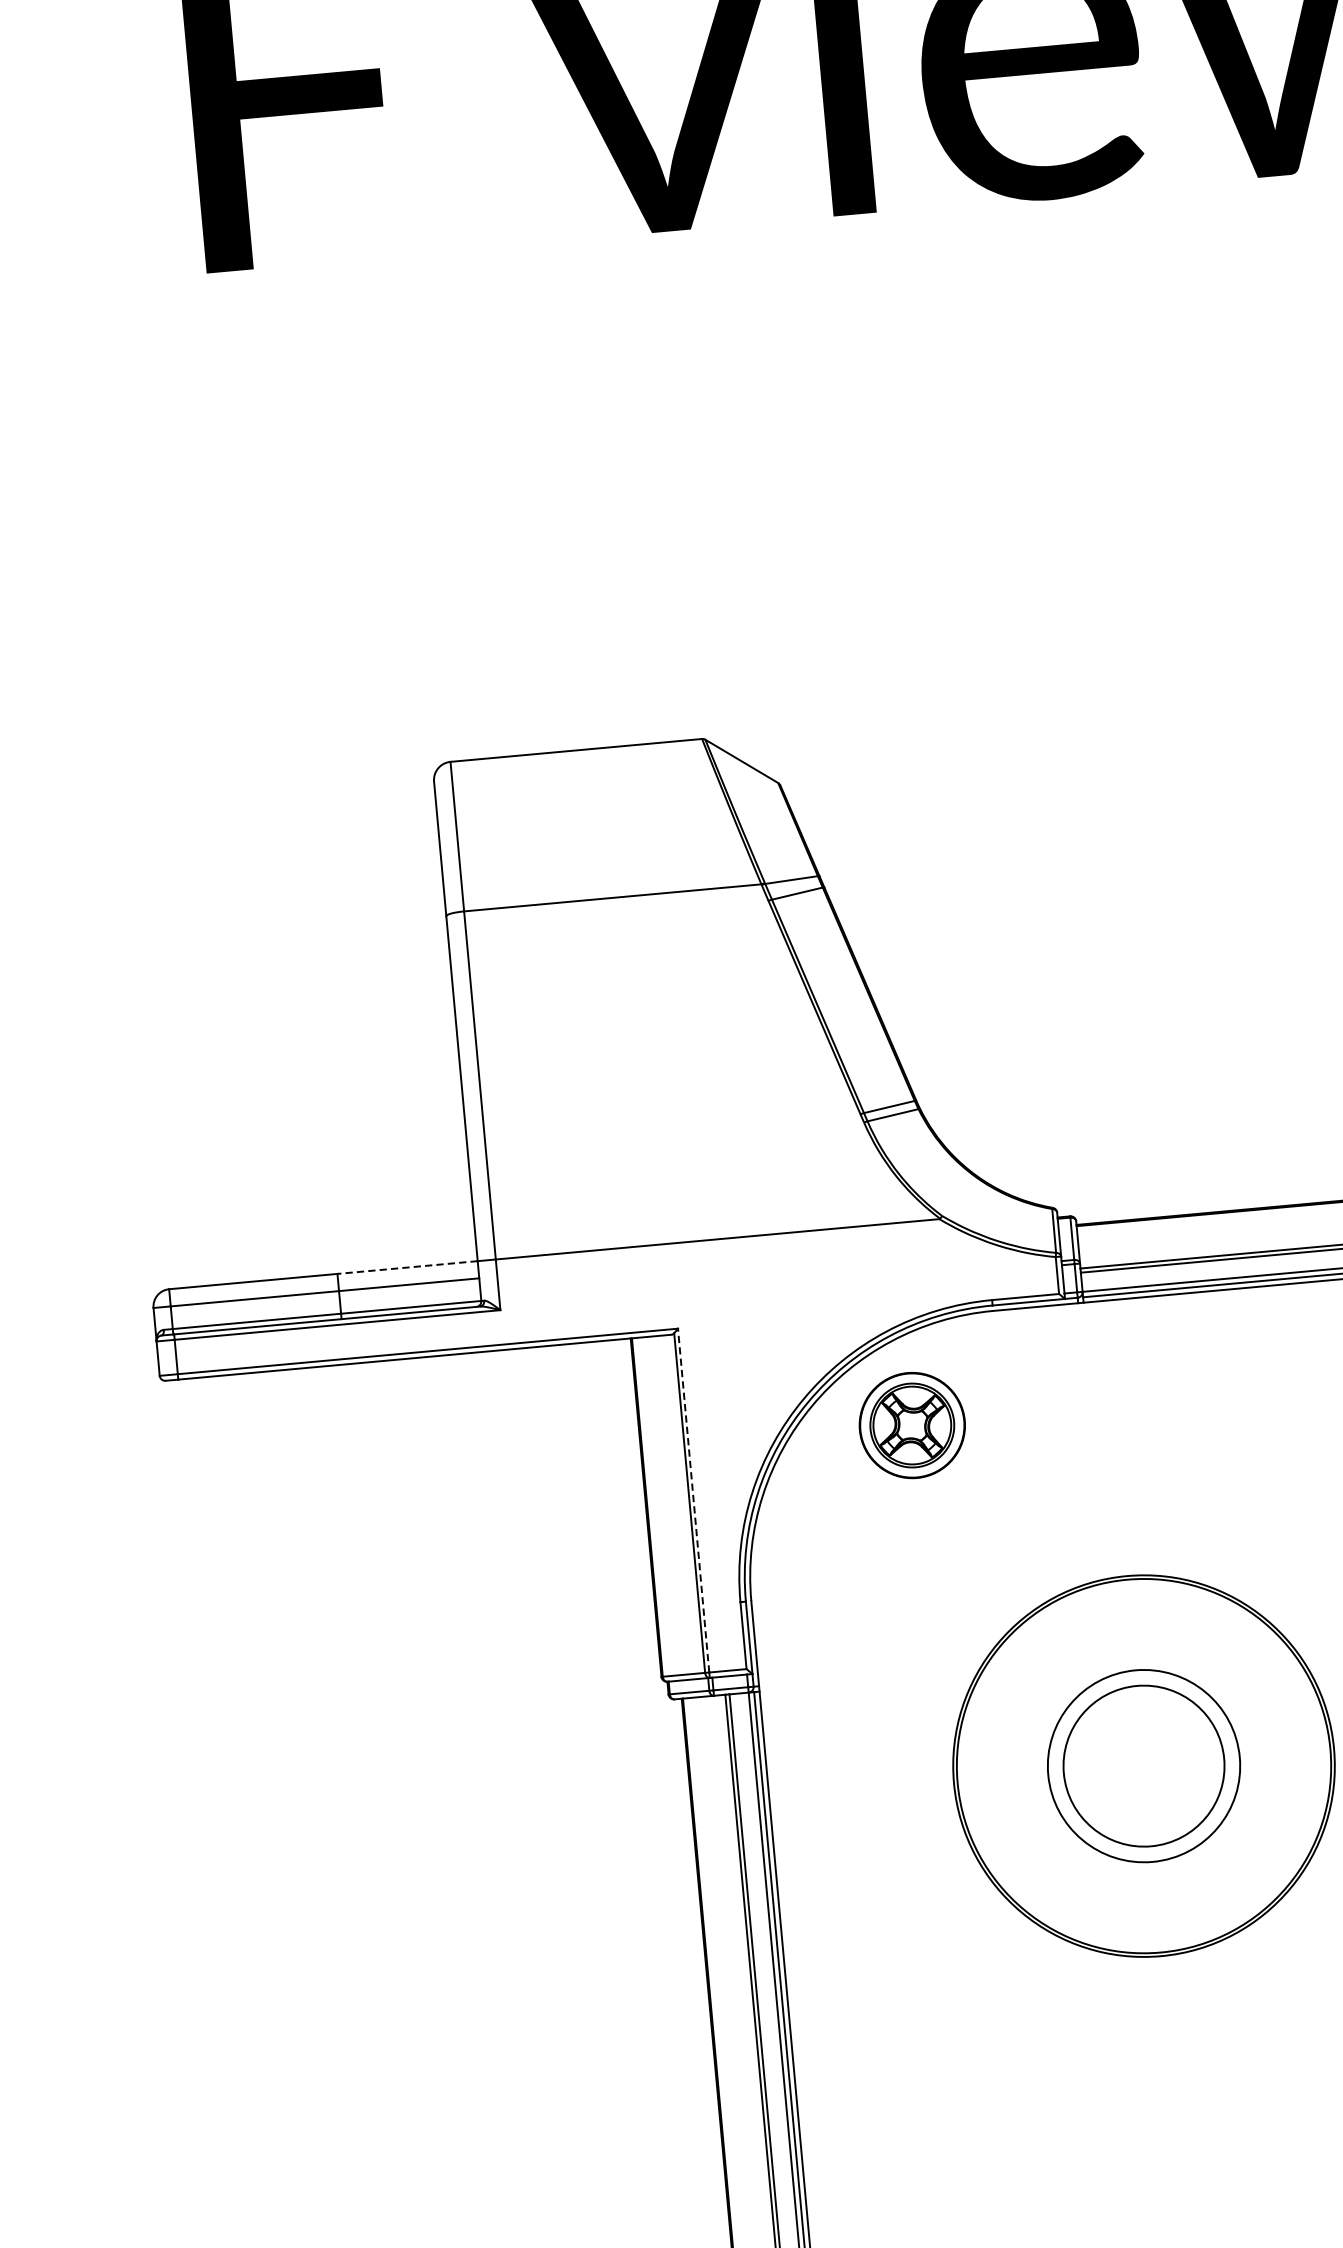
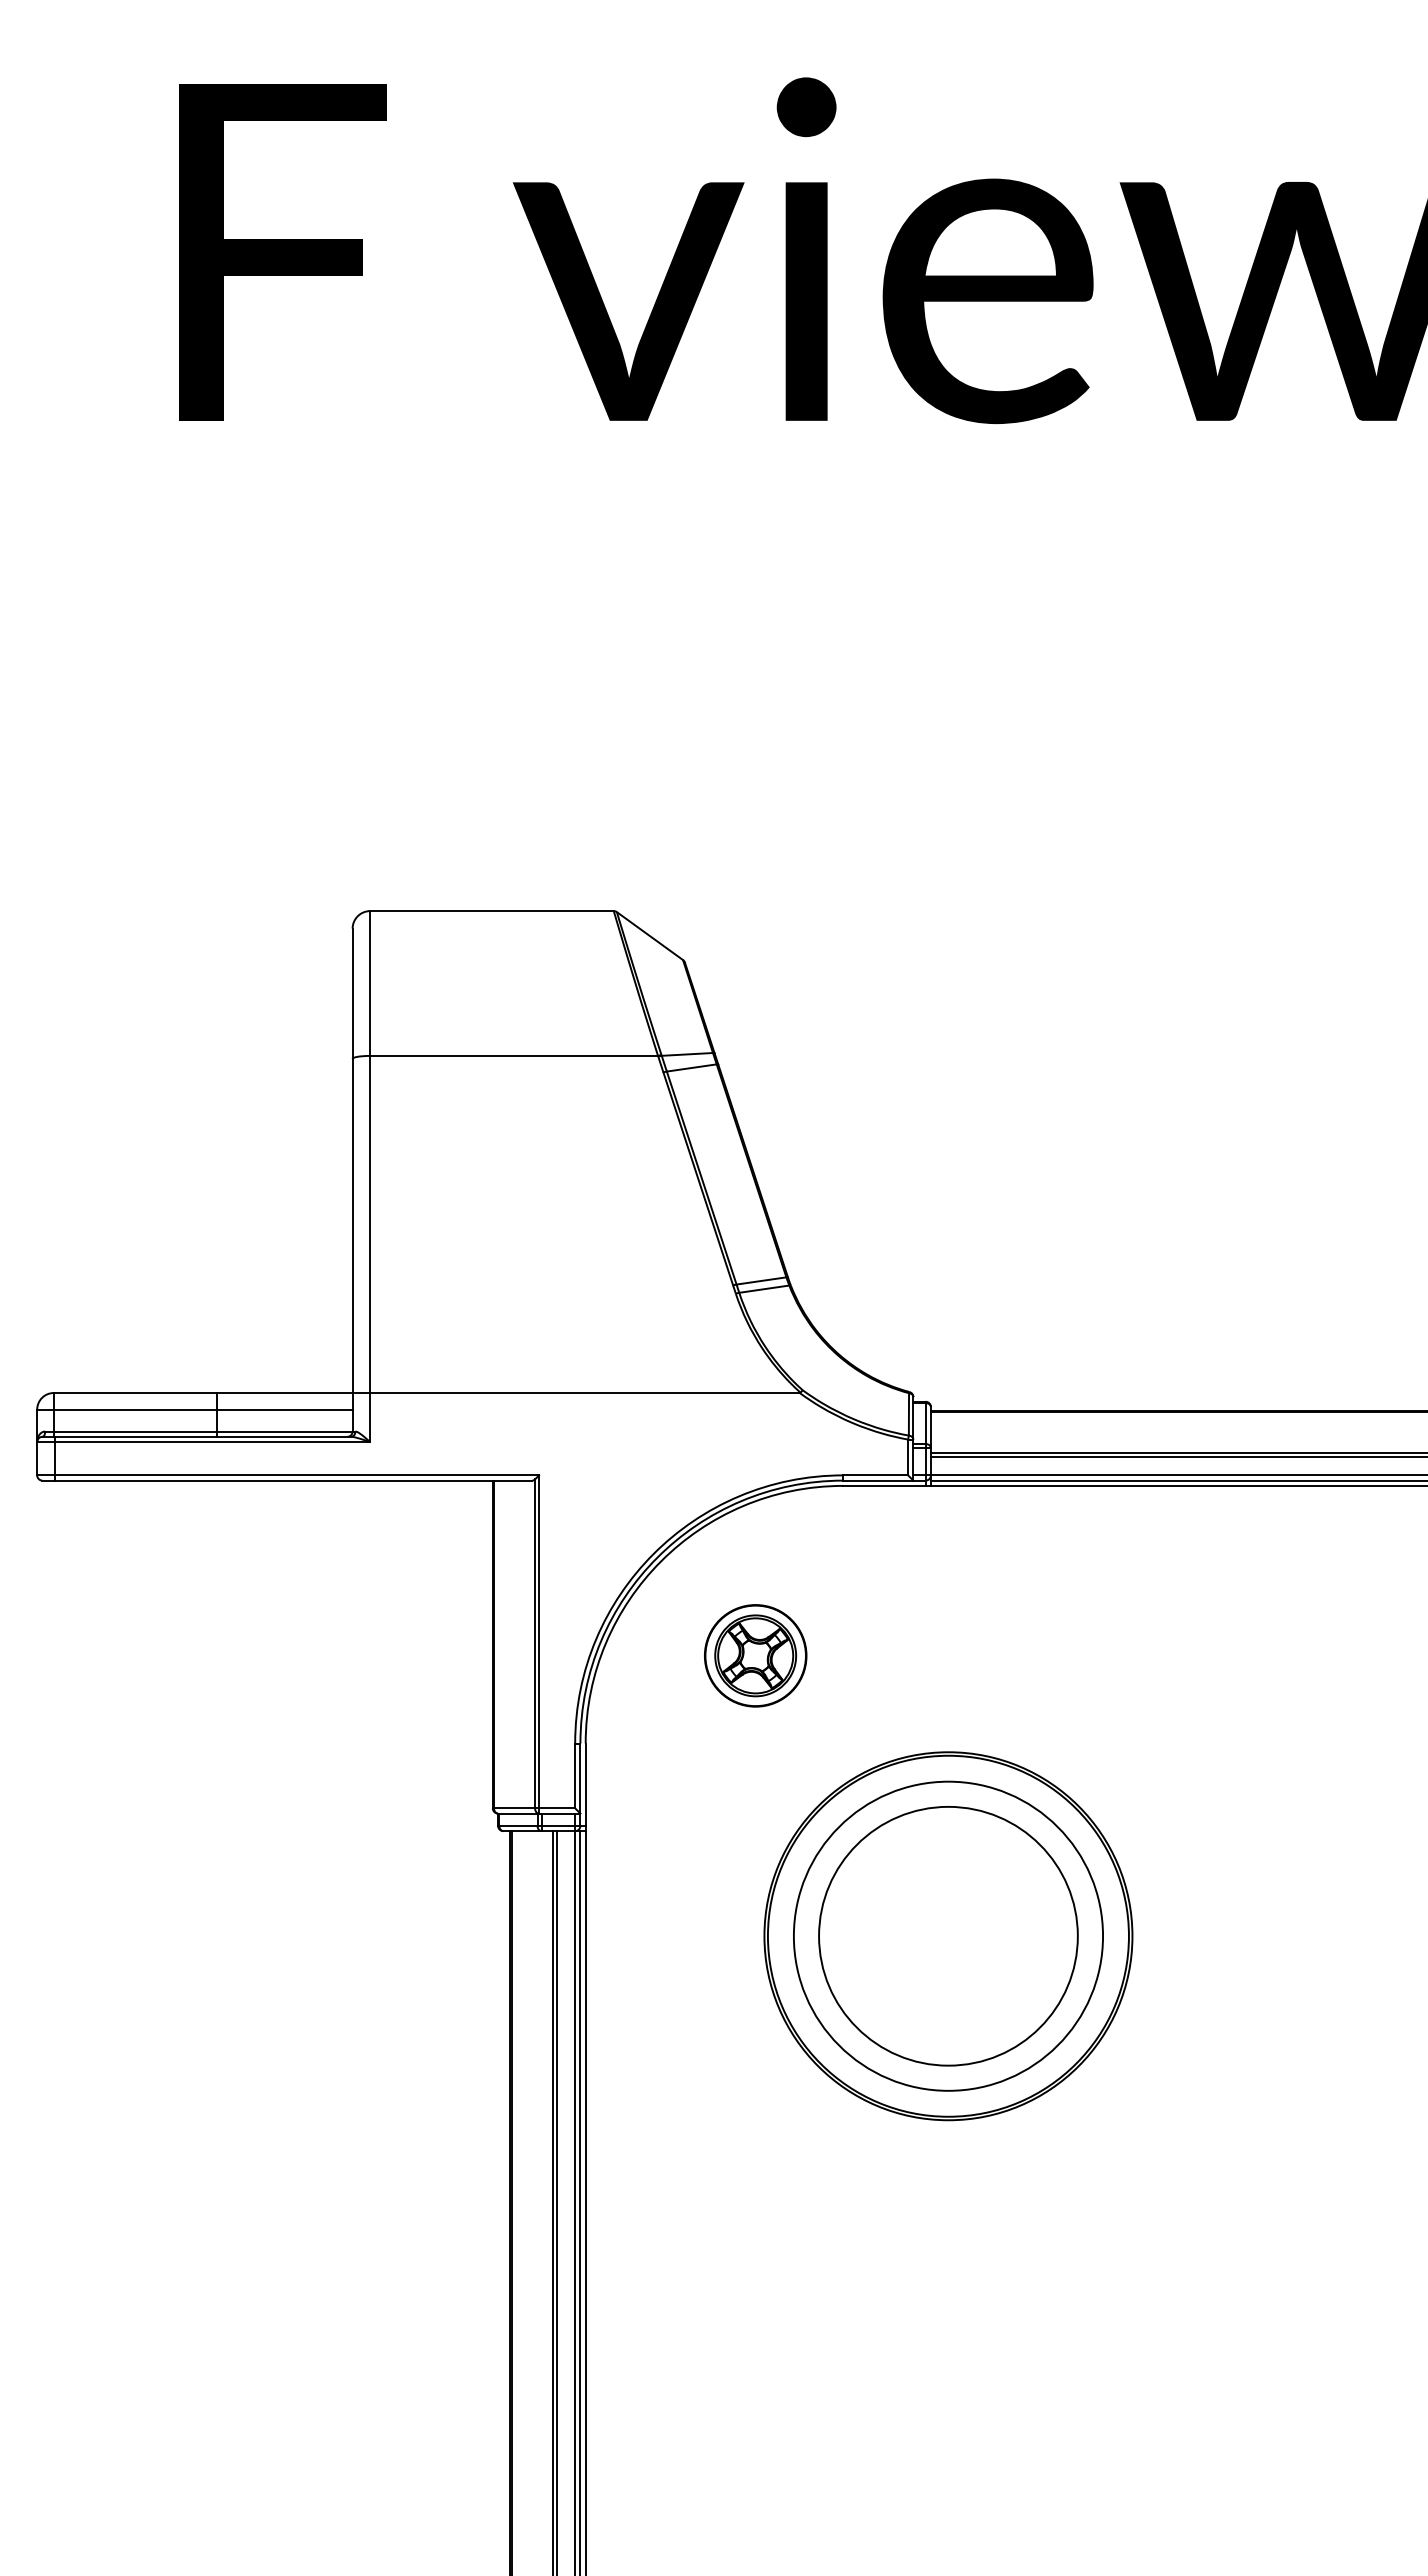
line: (407, 1268) -> (284, 1393), dashed -> solid
part: (912, 1425) -> (755, 1655), moved
line: (694, 1500) -> (539, 1641), dashed -> solid
circle: (1144, 1765) -> (948, 1935), size x1.67
circle: (1144, 1765) -> (948, 1935), size x1.67

